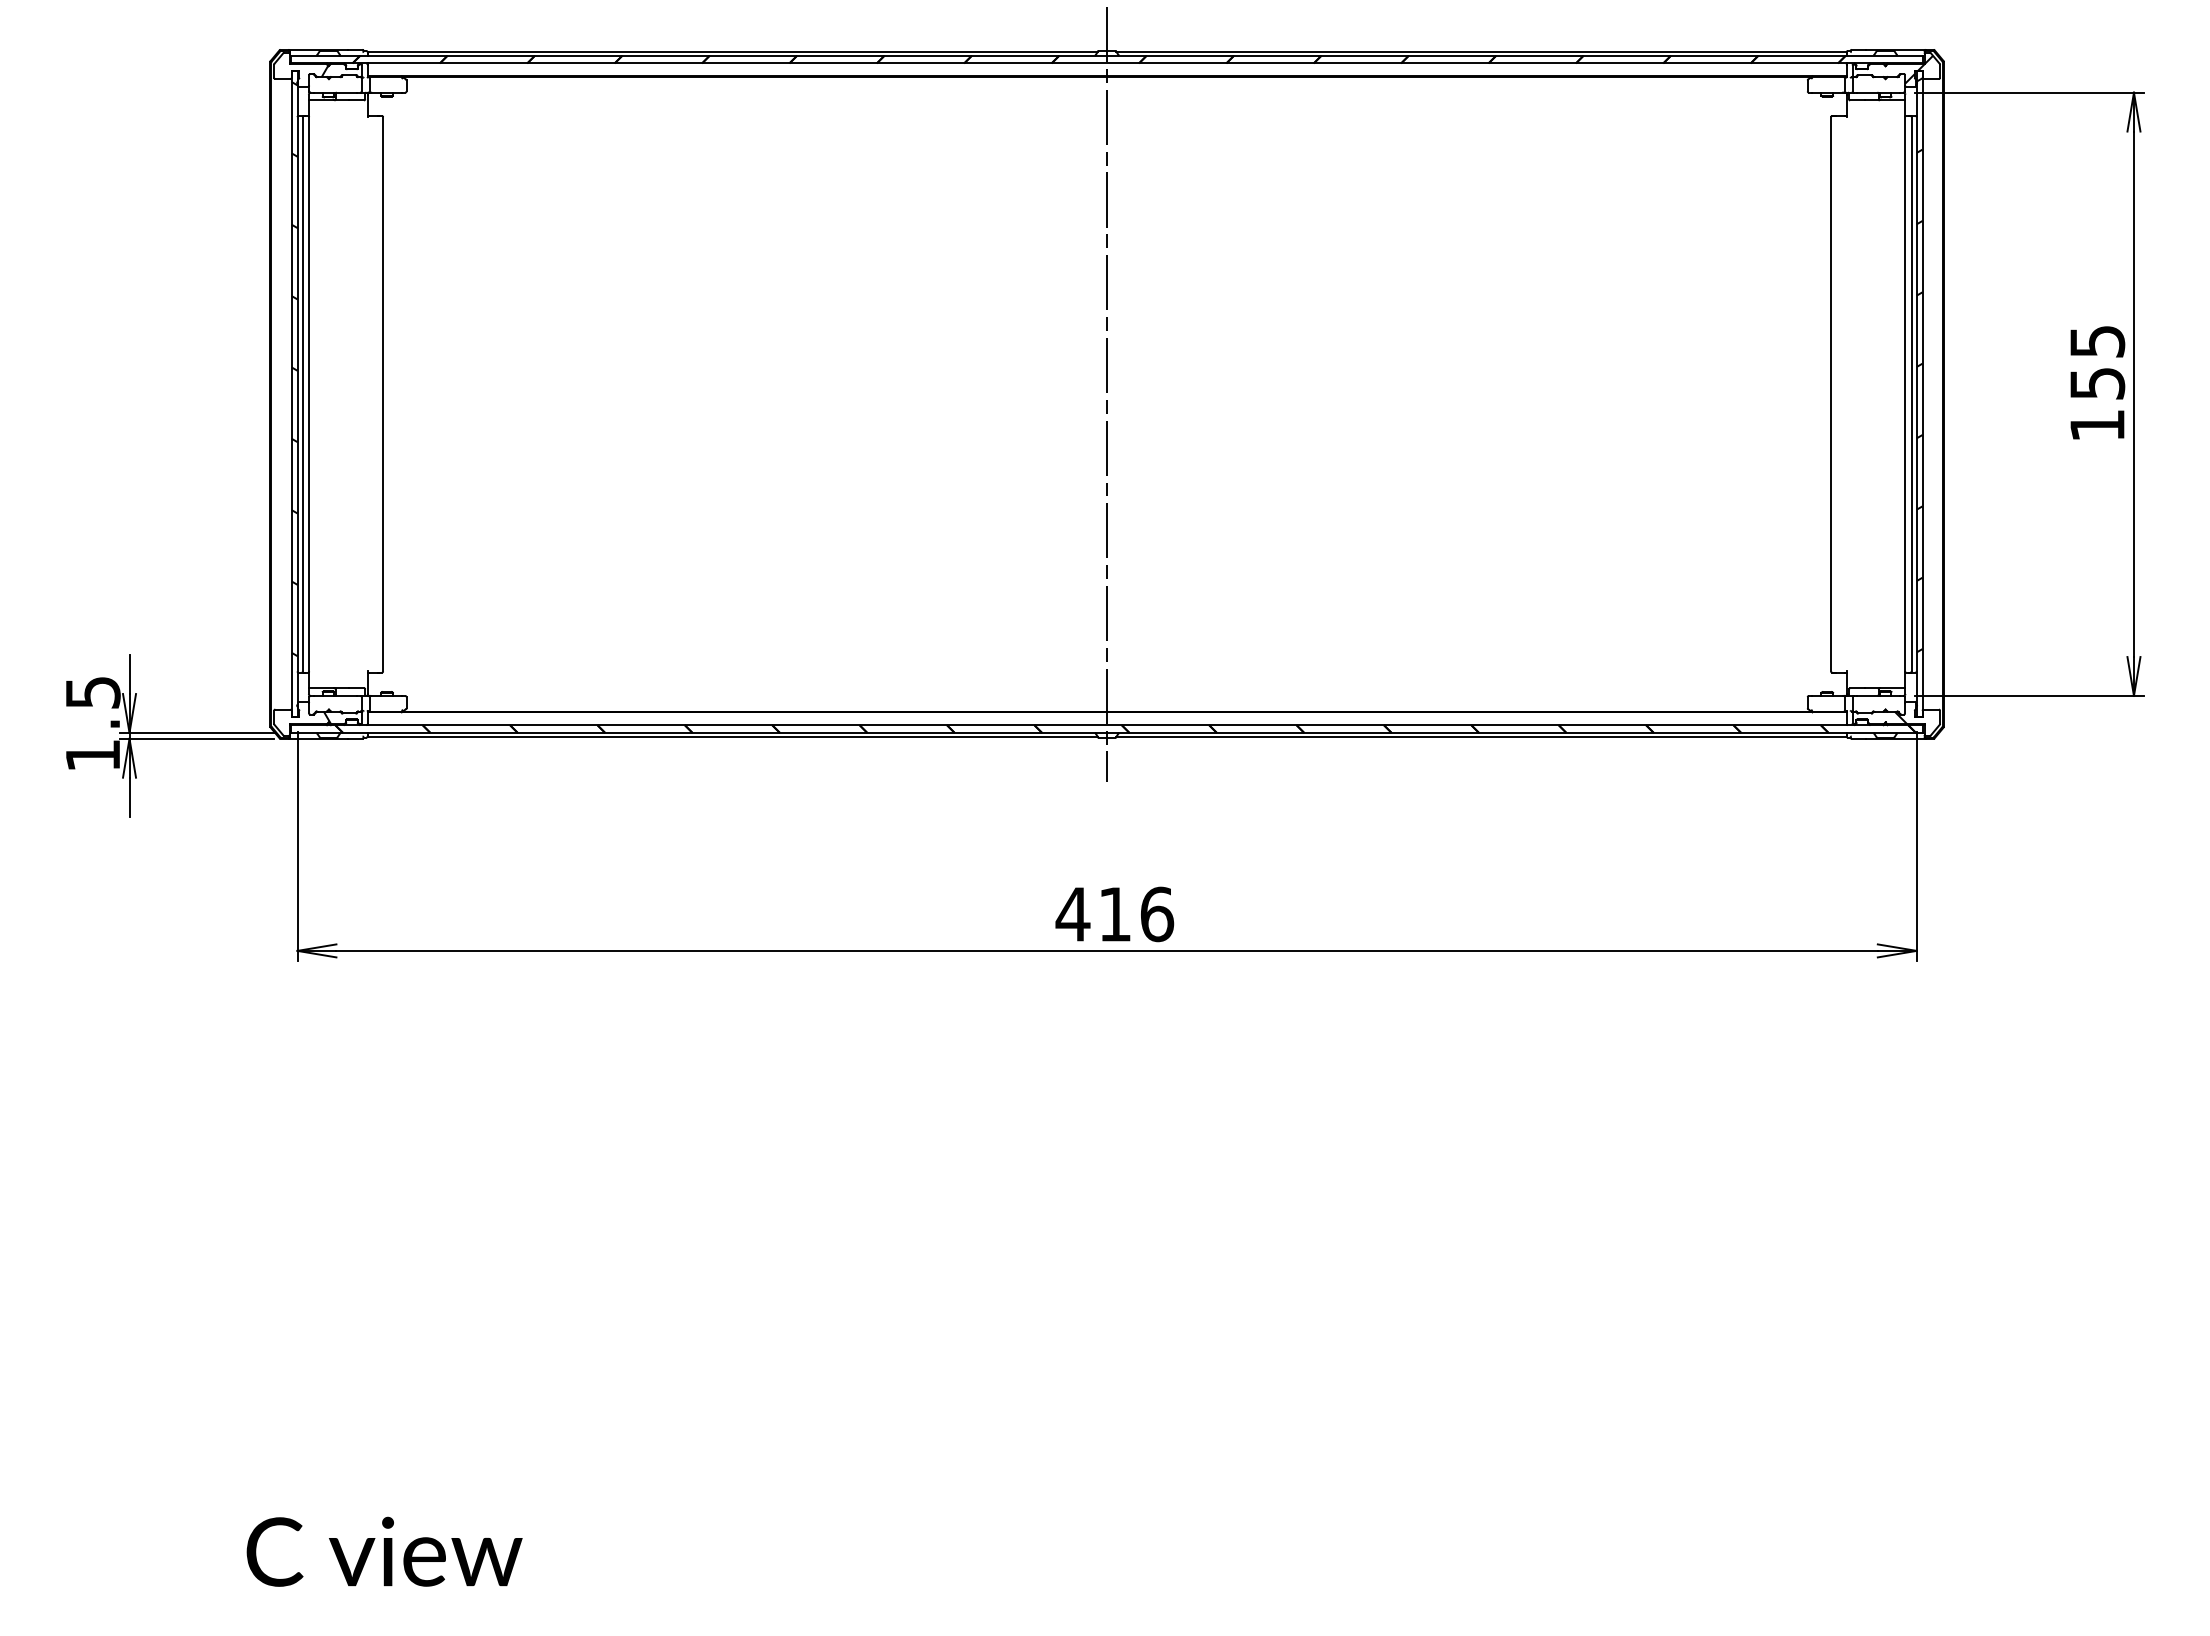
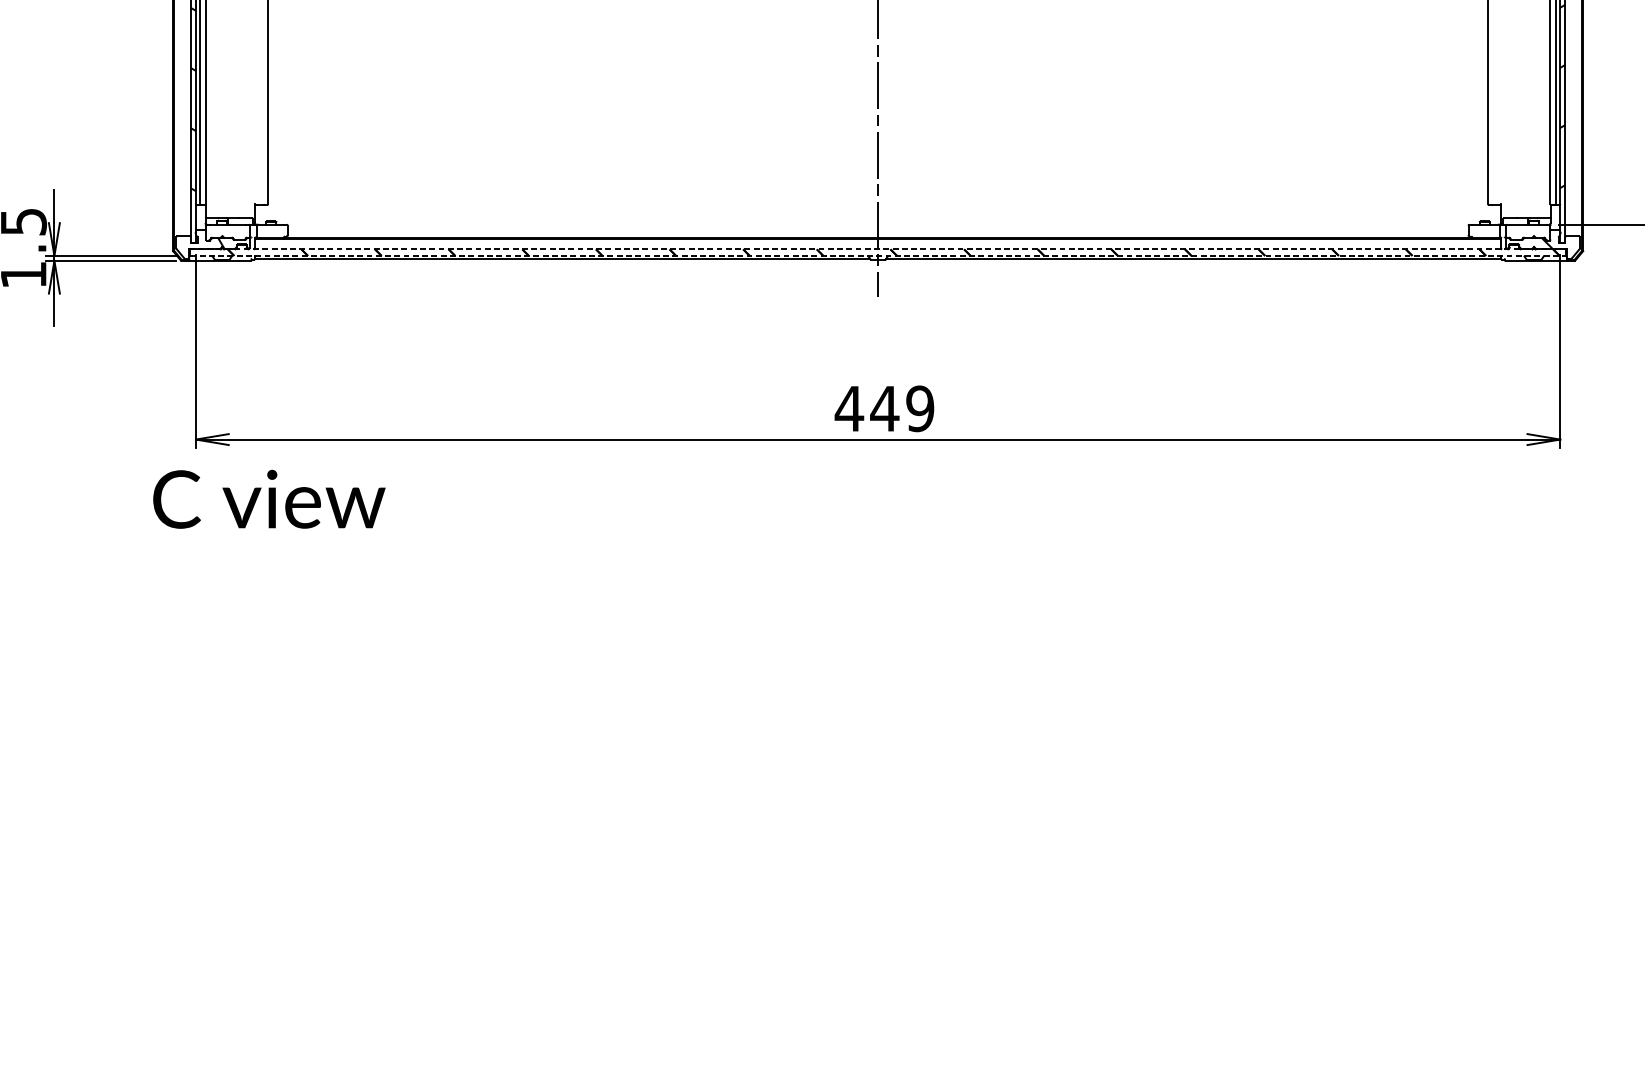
line: (1106, 725) -> (877, 249), solid -> dashed
line: (1107, 732) -> (878, 255), solid -> dashed
text: (1135, 914) -> (902, 408), 416 -> 449
text: (384, 1551) -> (269, 499), moved

